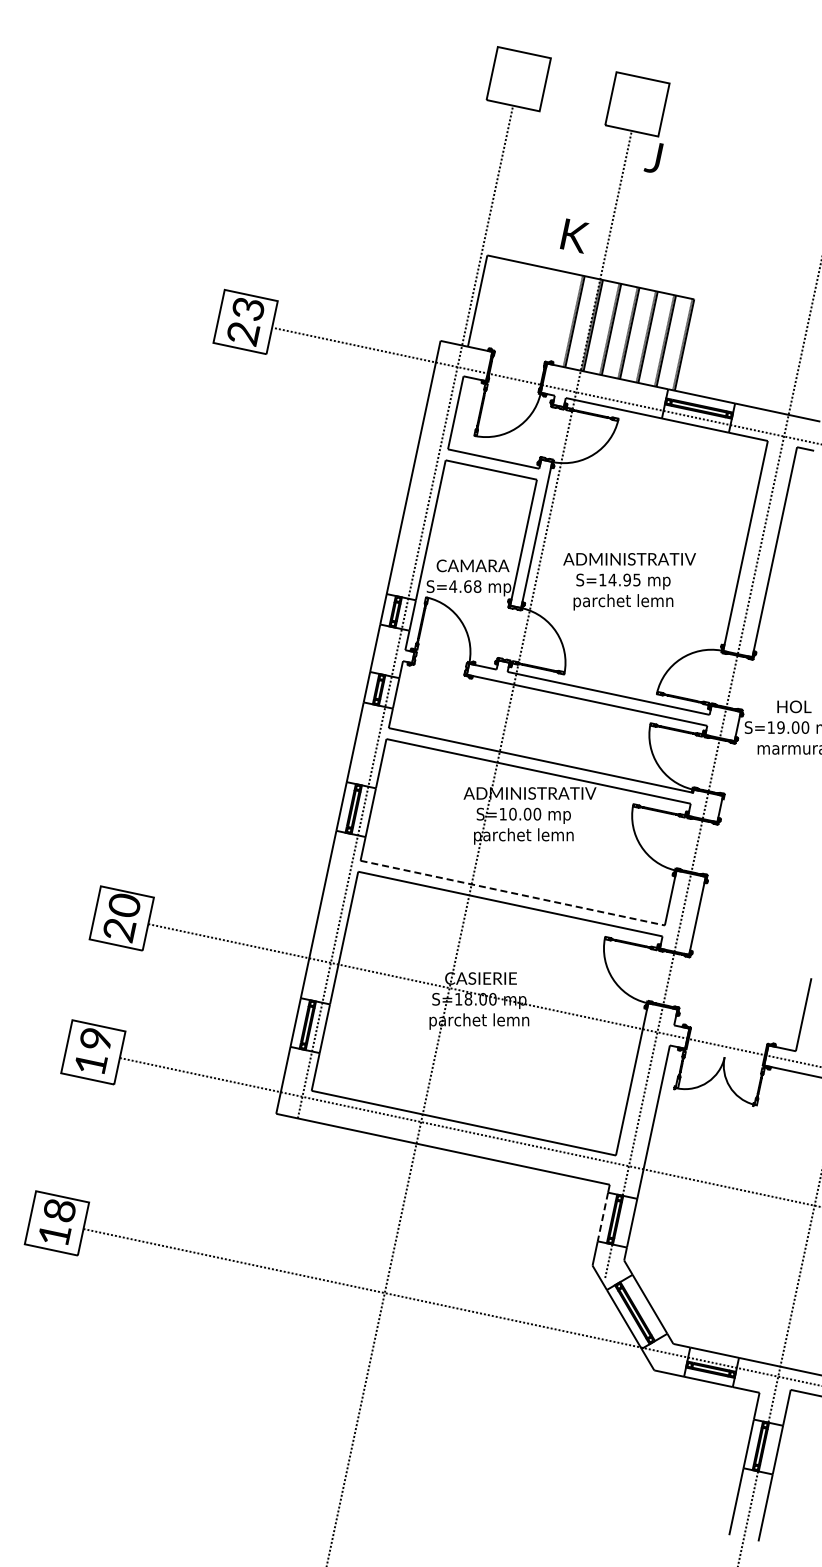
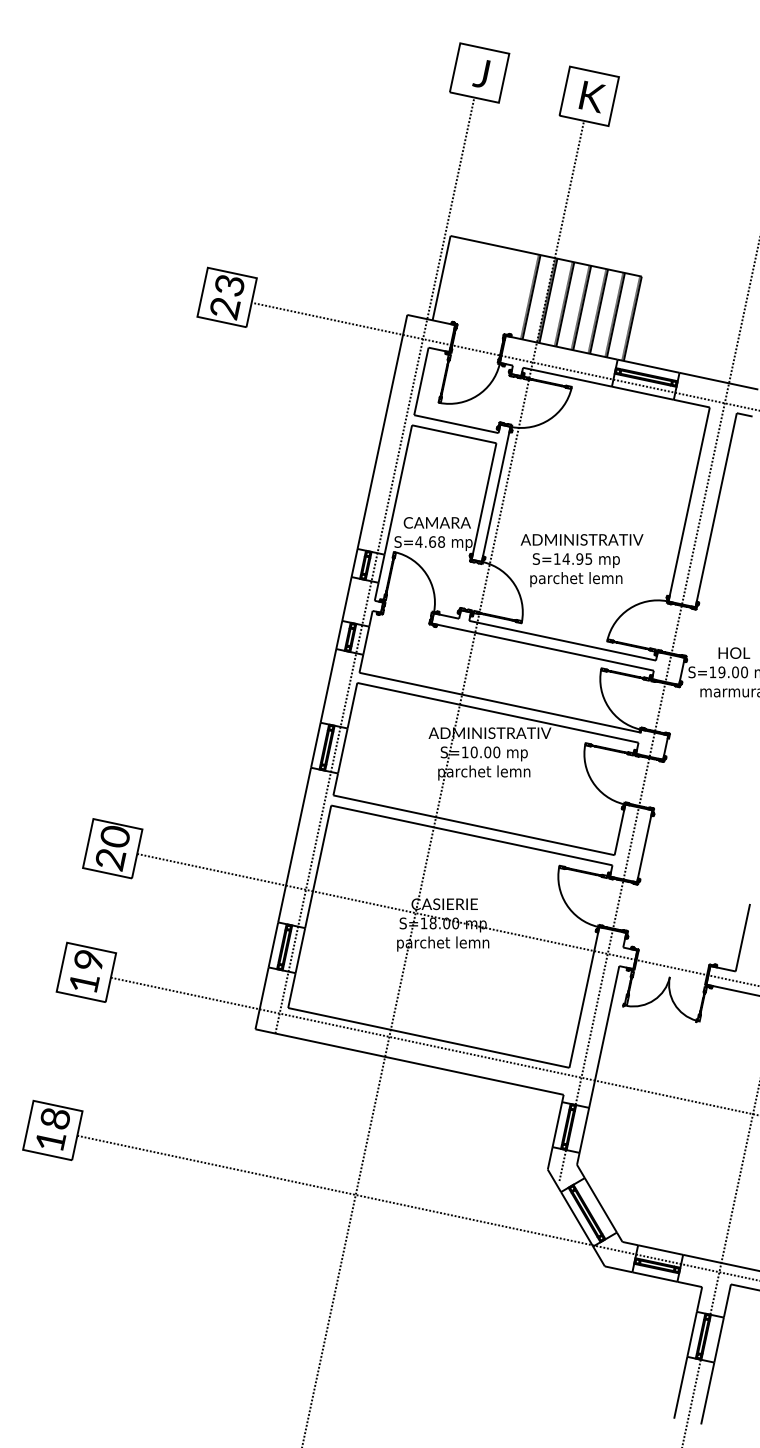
text: (653, 157) -> (481, 73), moved
text: (574, 235) -> (592, 96), moved
text: (629, 581) -> (581, 560), moved
line: (512, 893) -> (473, 825), dashed -> solid
line: (602, 1216) -> (556, 1124), dashed -> solid

